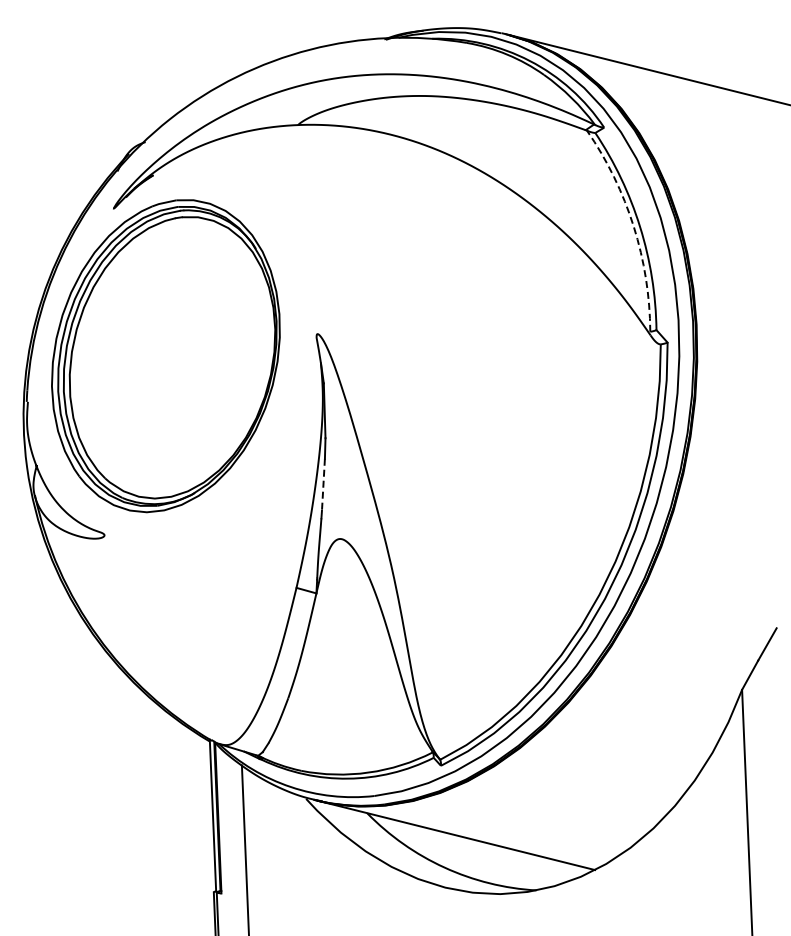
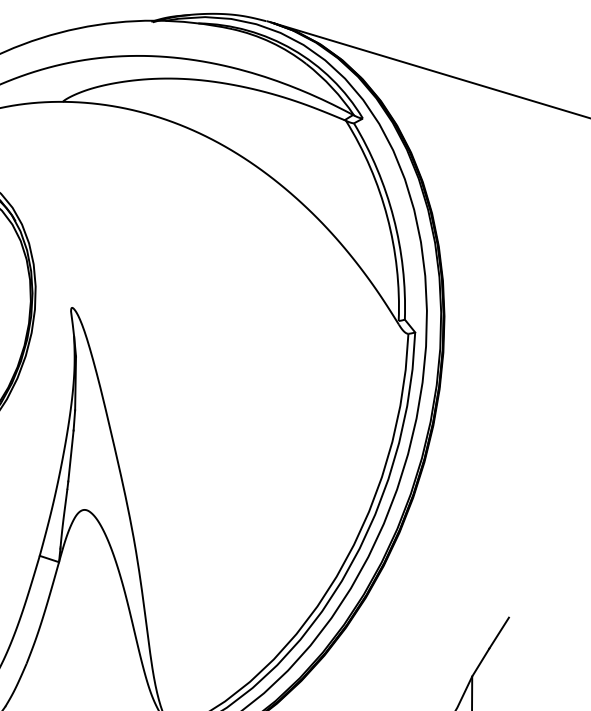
arc: (633, 226) -> (387, 216), dashed -> solid
line: (323, 485) -> (70, 456), dashed -> solid

